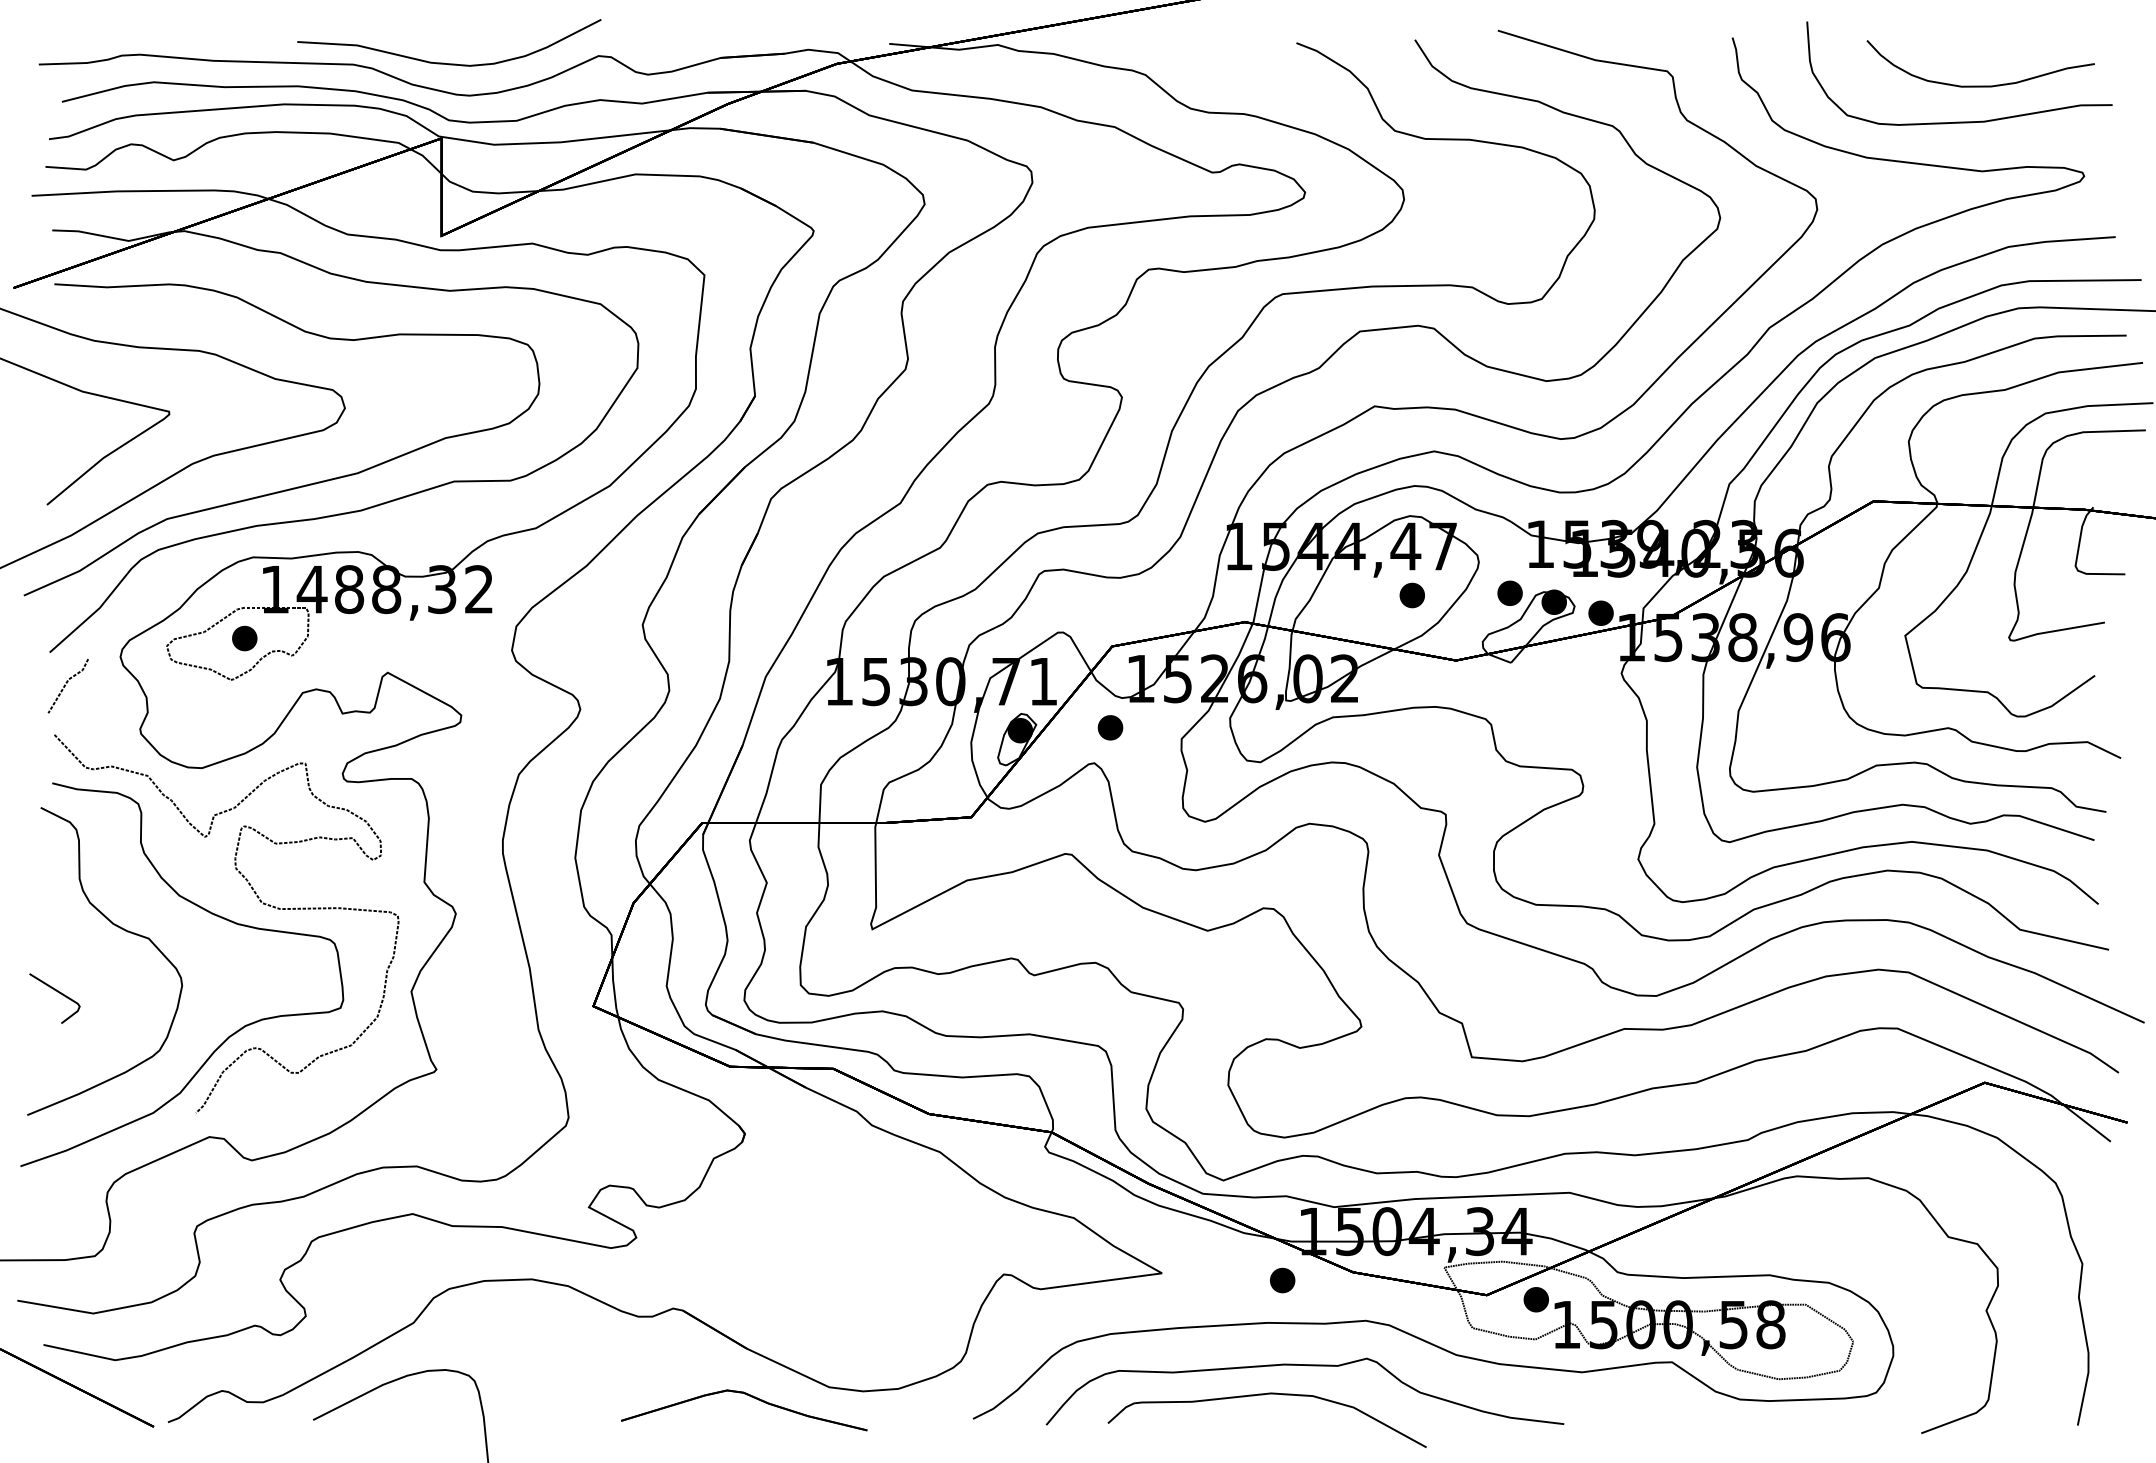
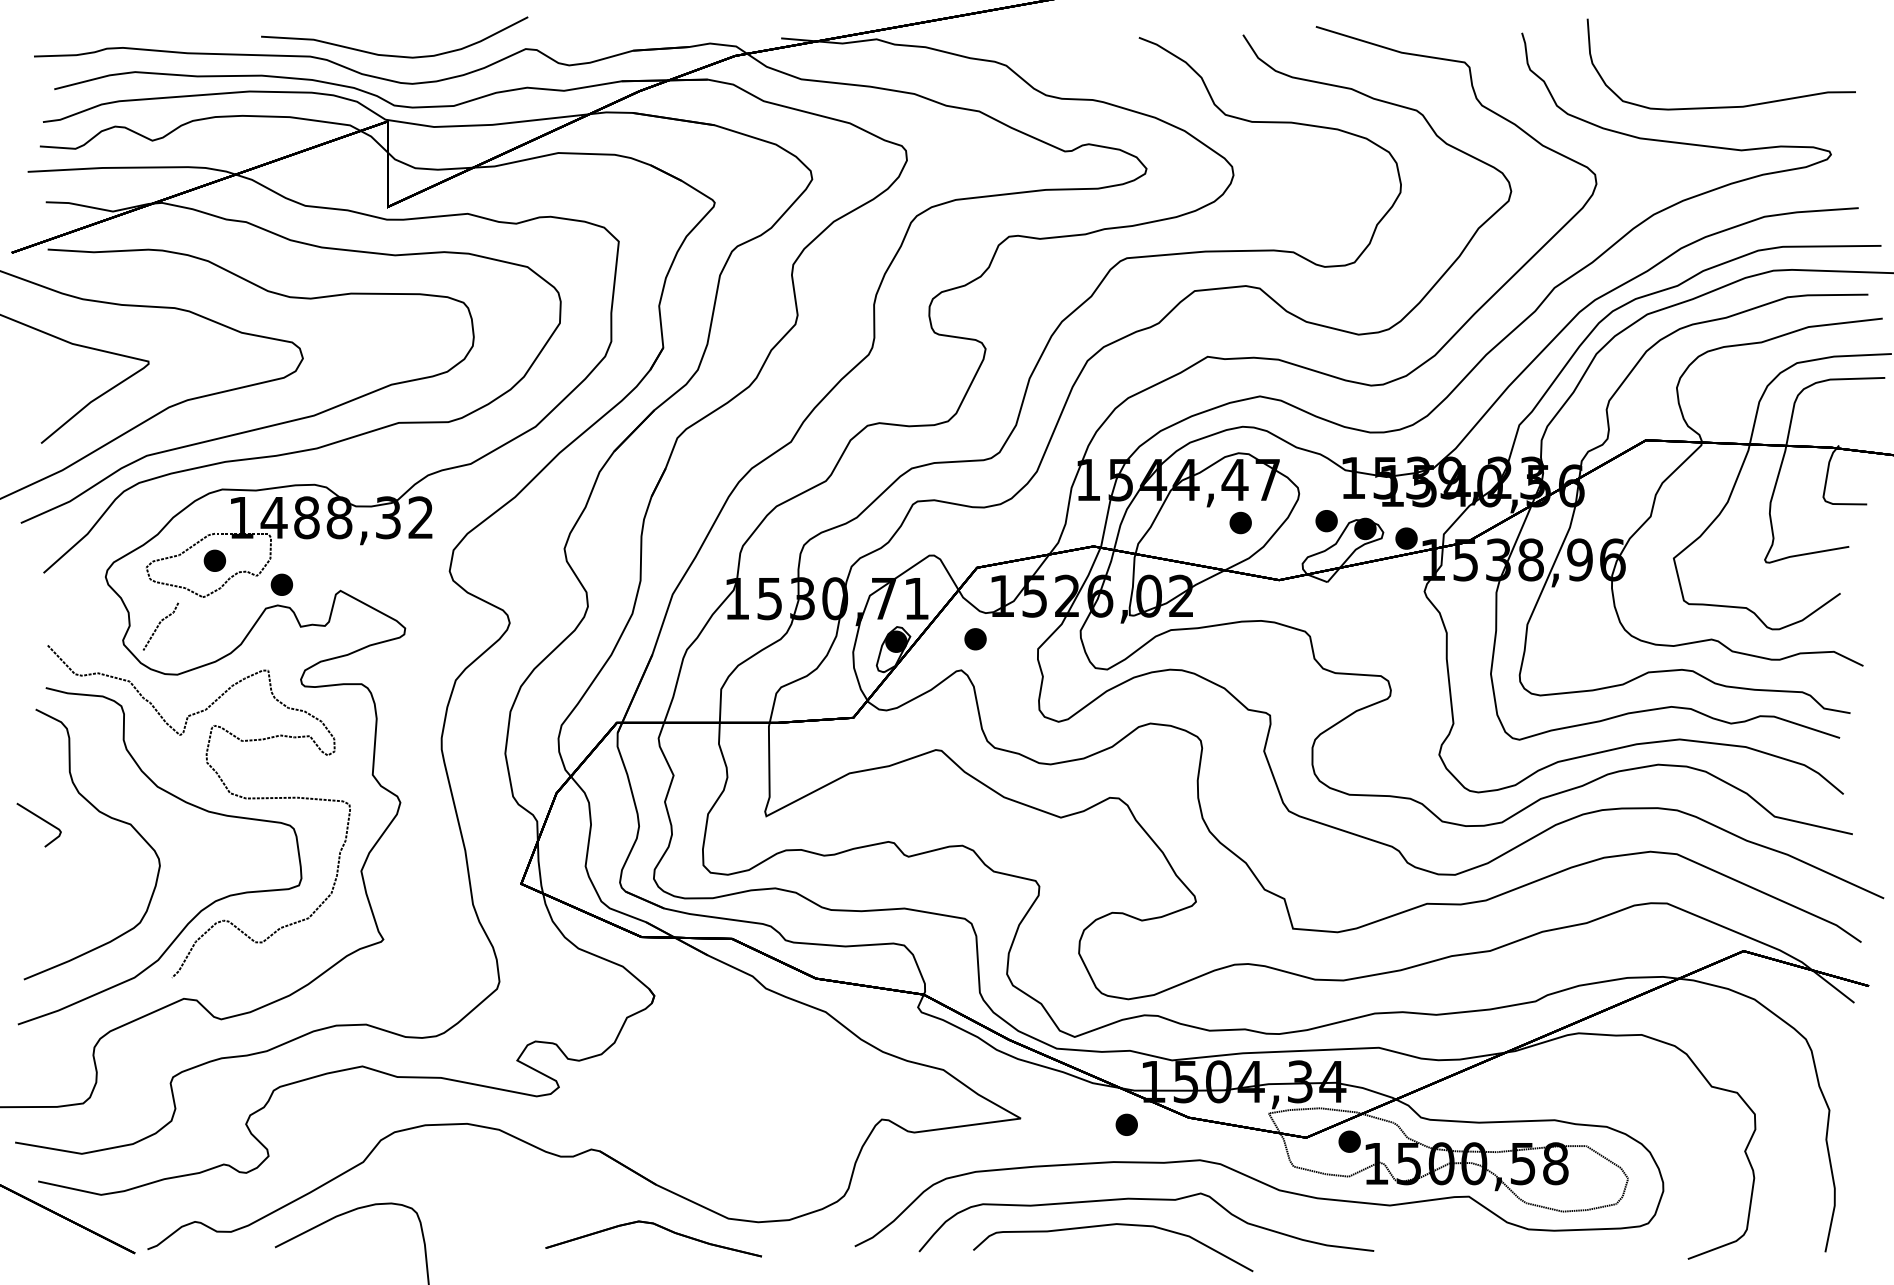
curve: (1980, 86) -> (1739, 75), removed
part: (320, 665) -> (281, 584), added
line: (67, 683) -> (160, 624), moved
line: (56, 992) -> (40, 819), moved

